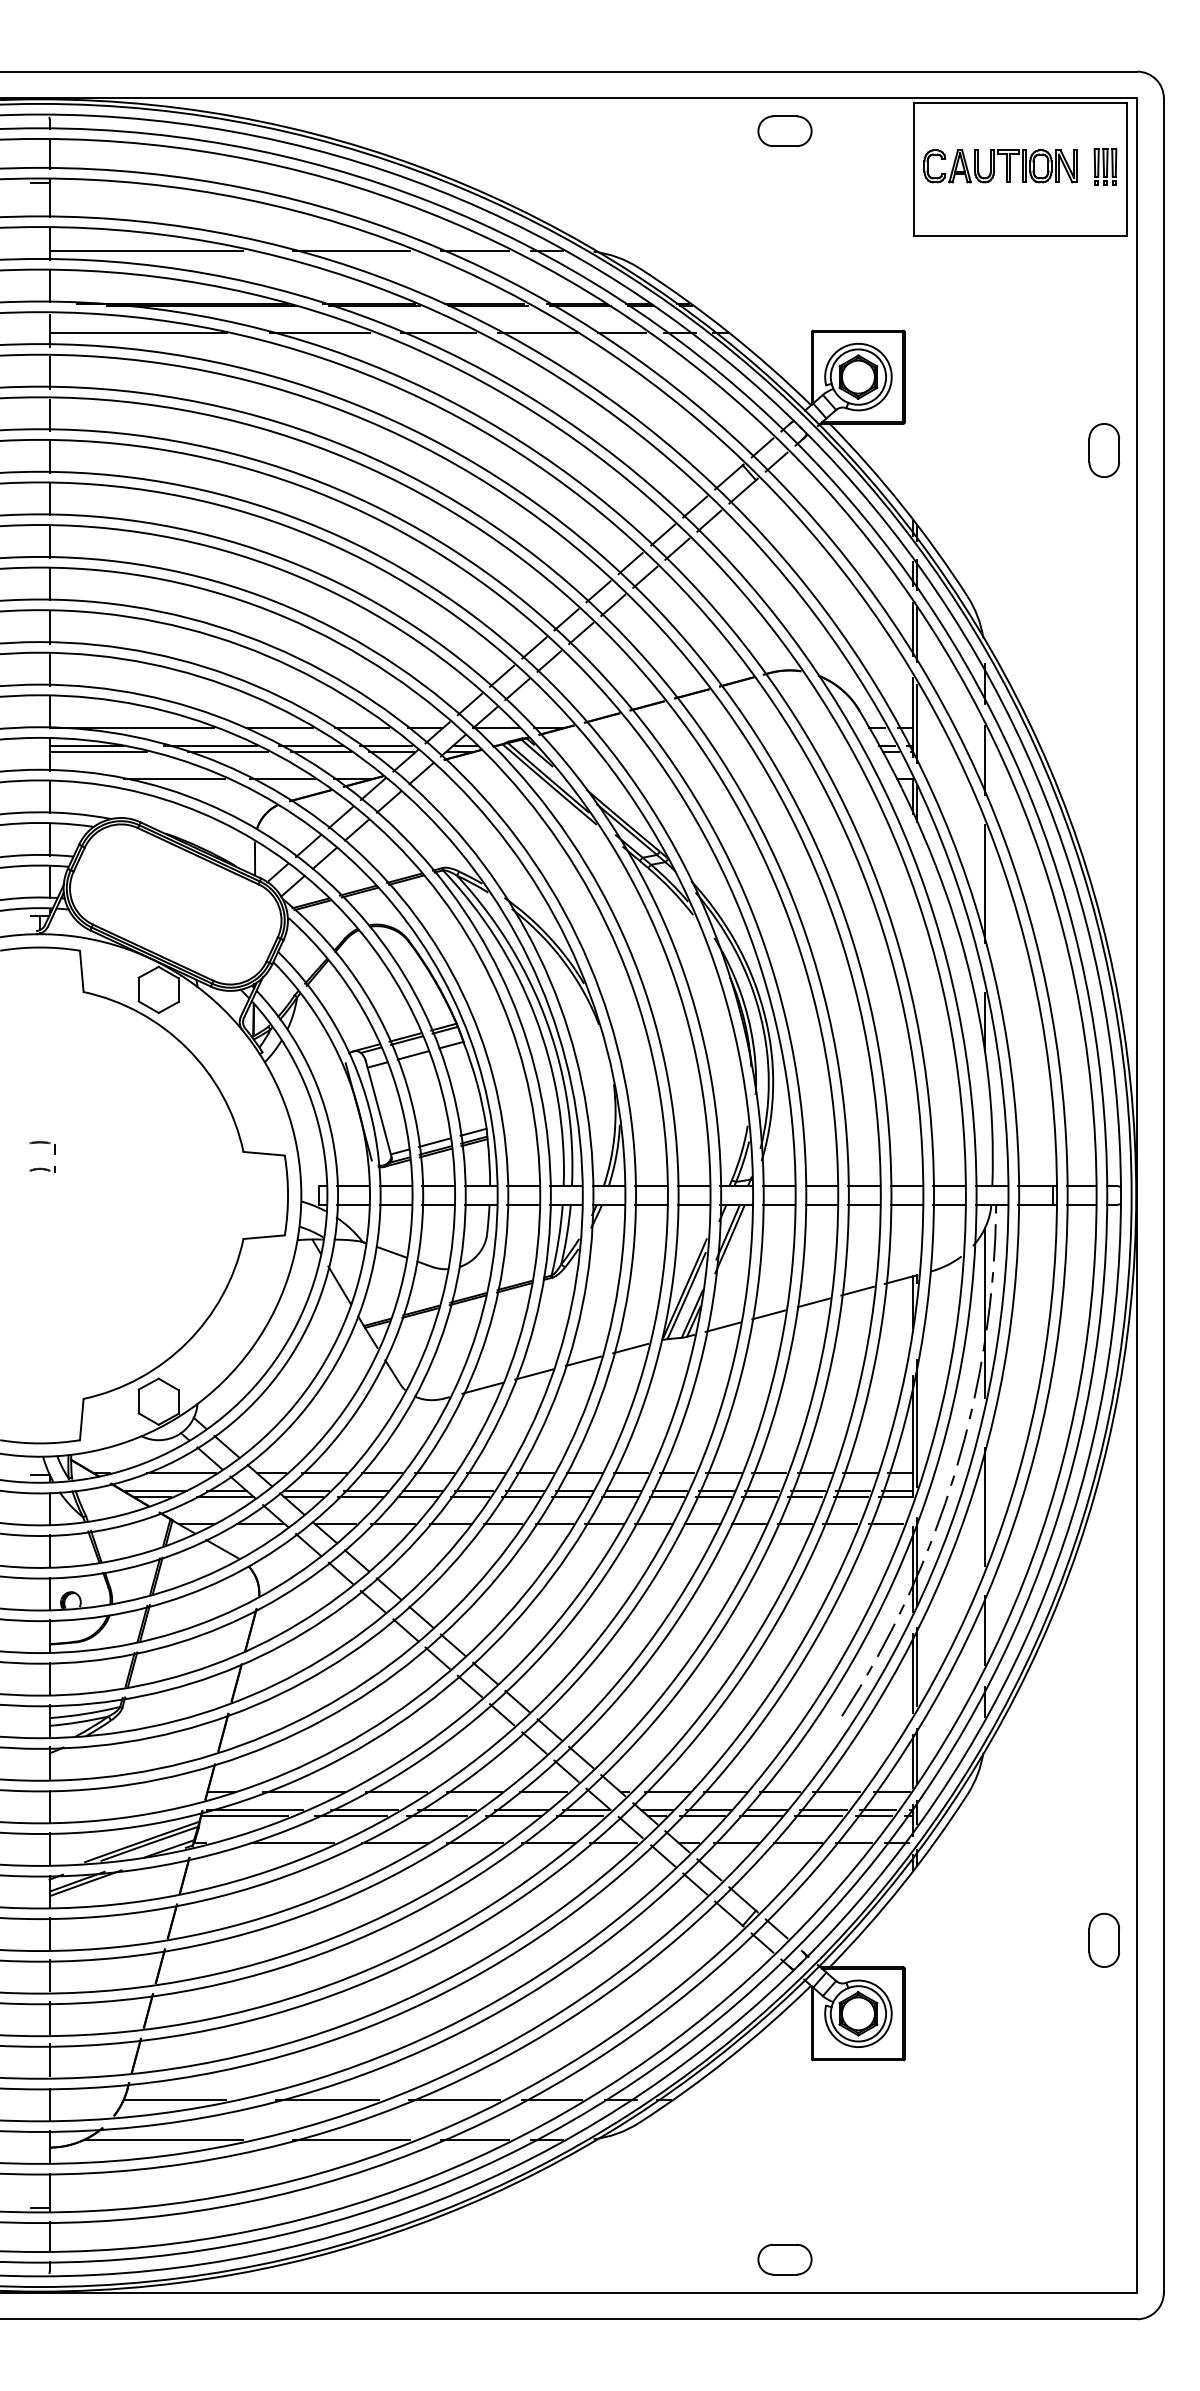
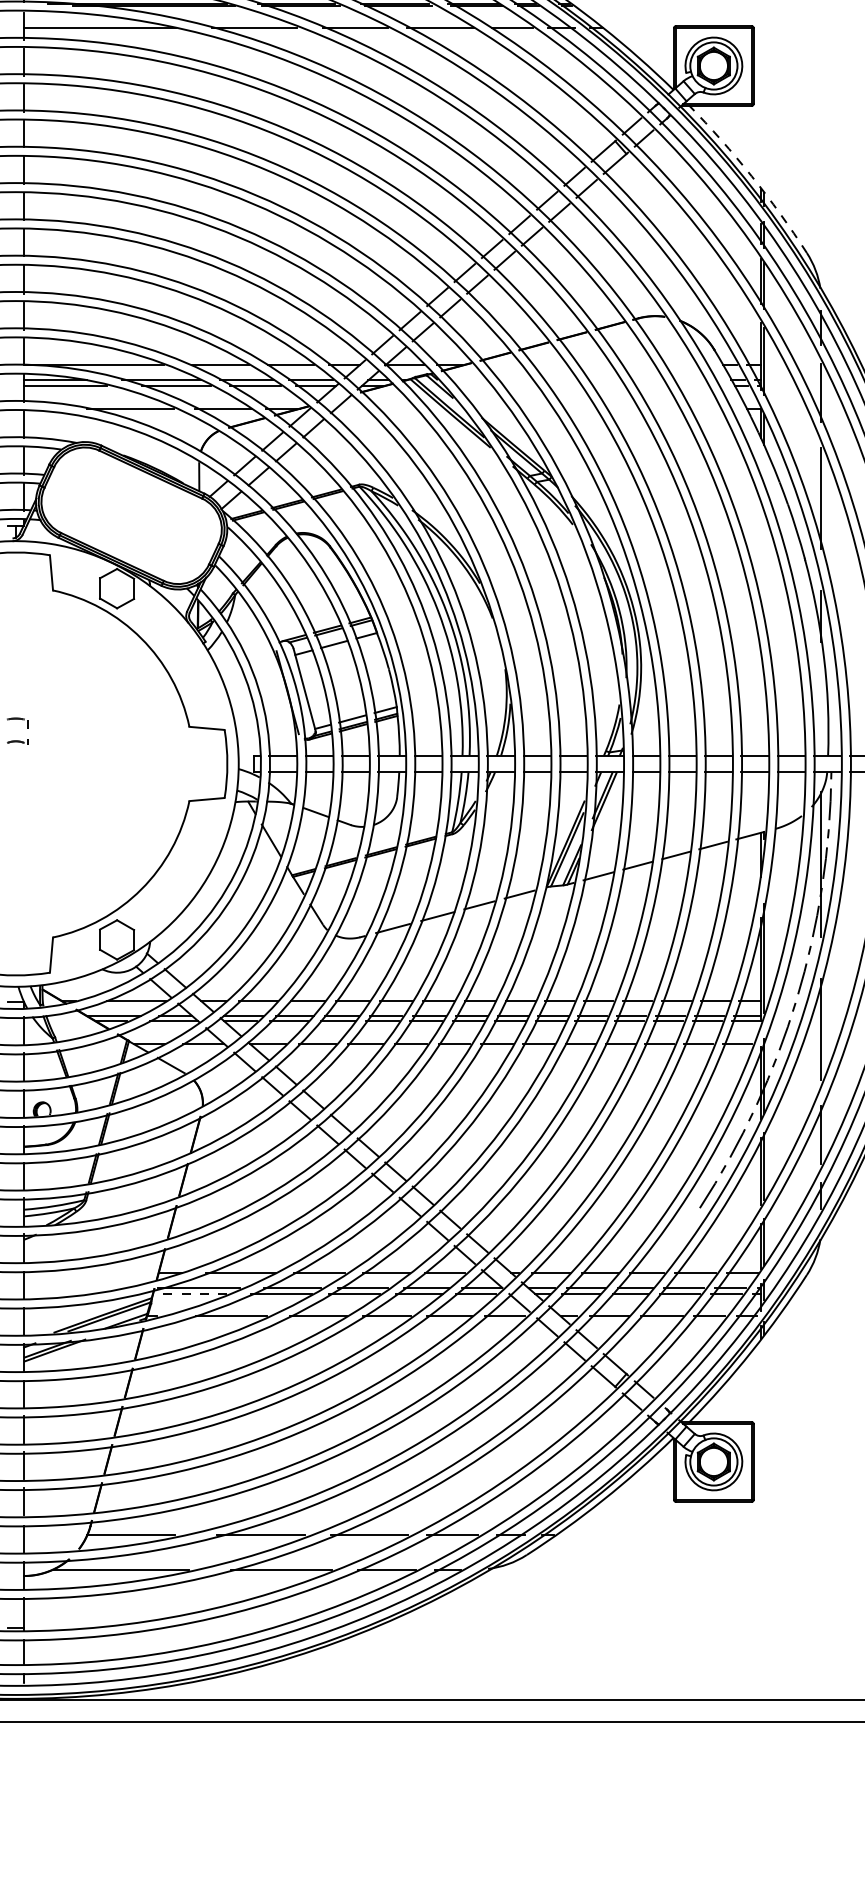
arc: (902, 506) -> (751, 176), solid -> dashed
line: (243, 1816) -> (189, 1293), solid -> dashed
part: (784, 2259) -> (650, 1671), removed

